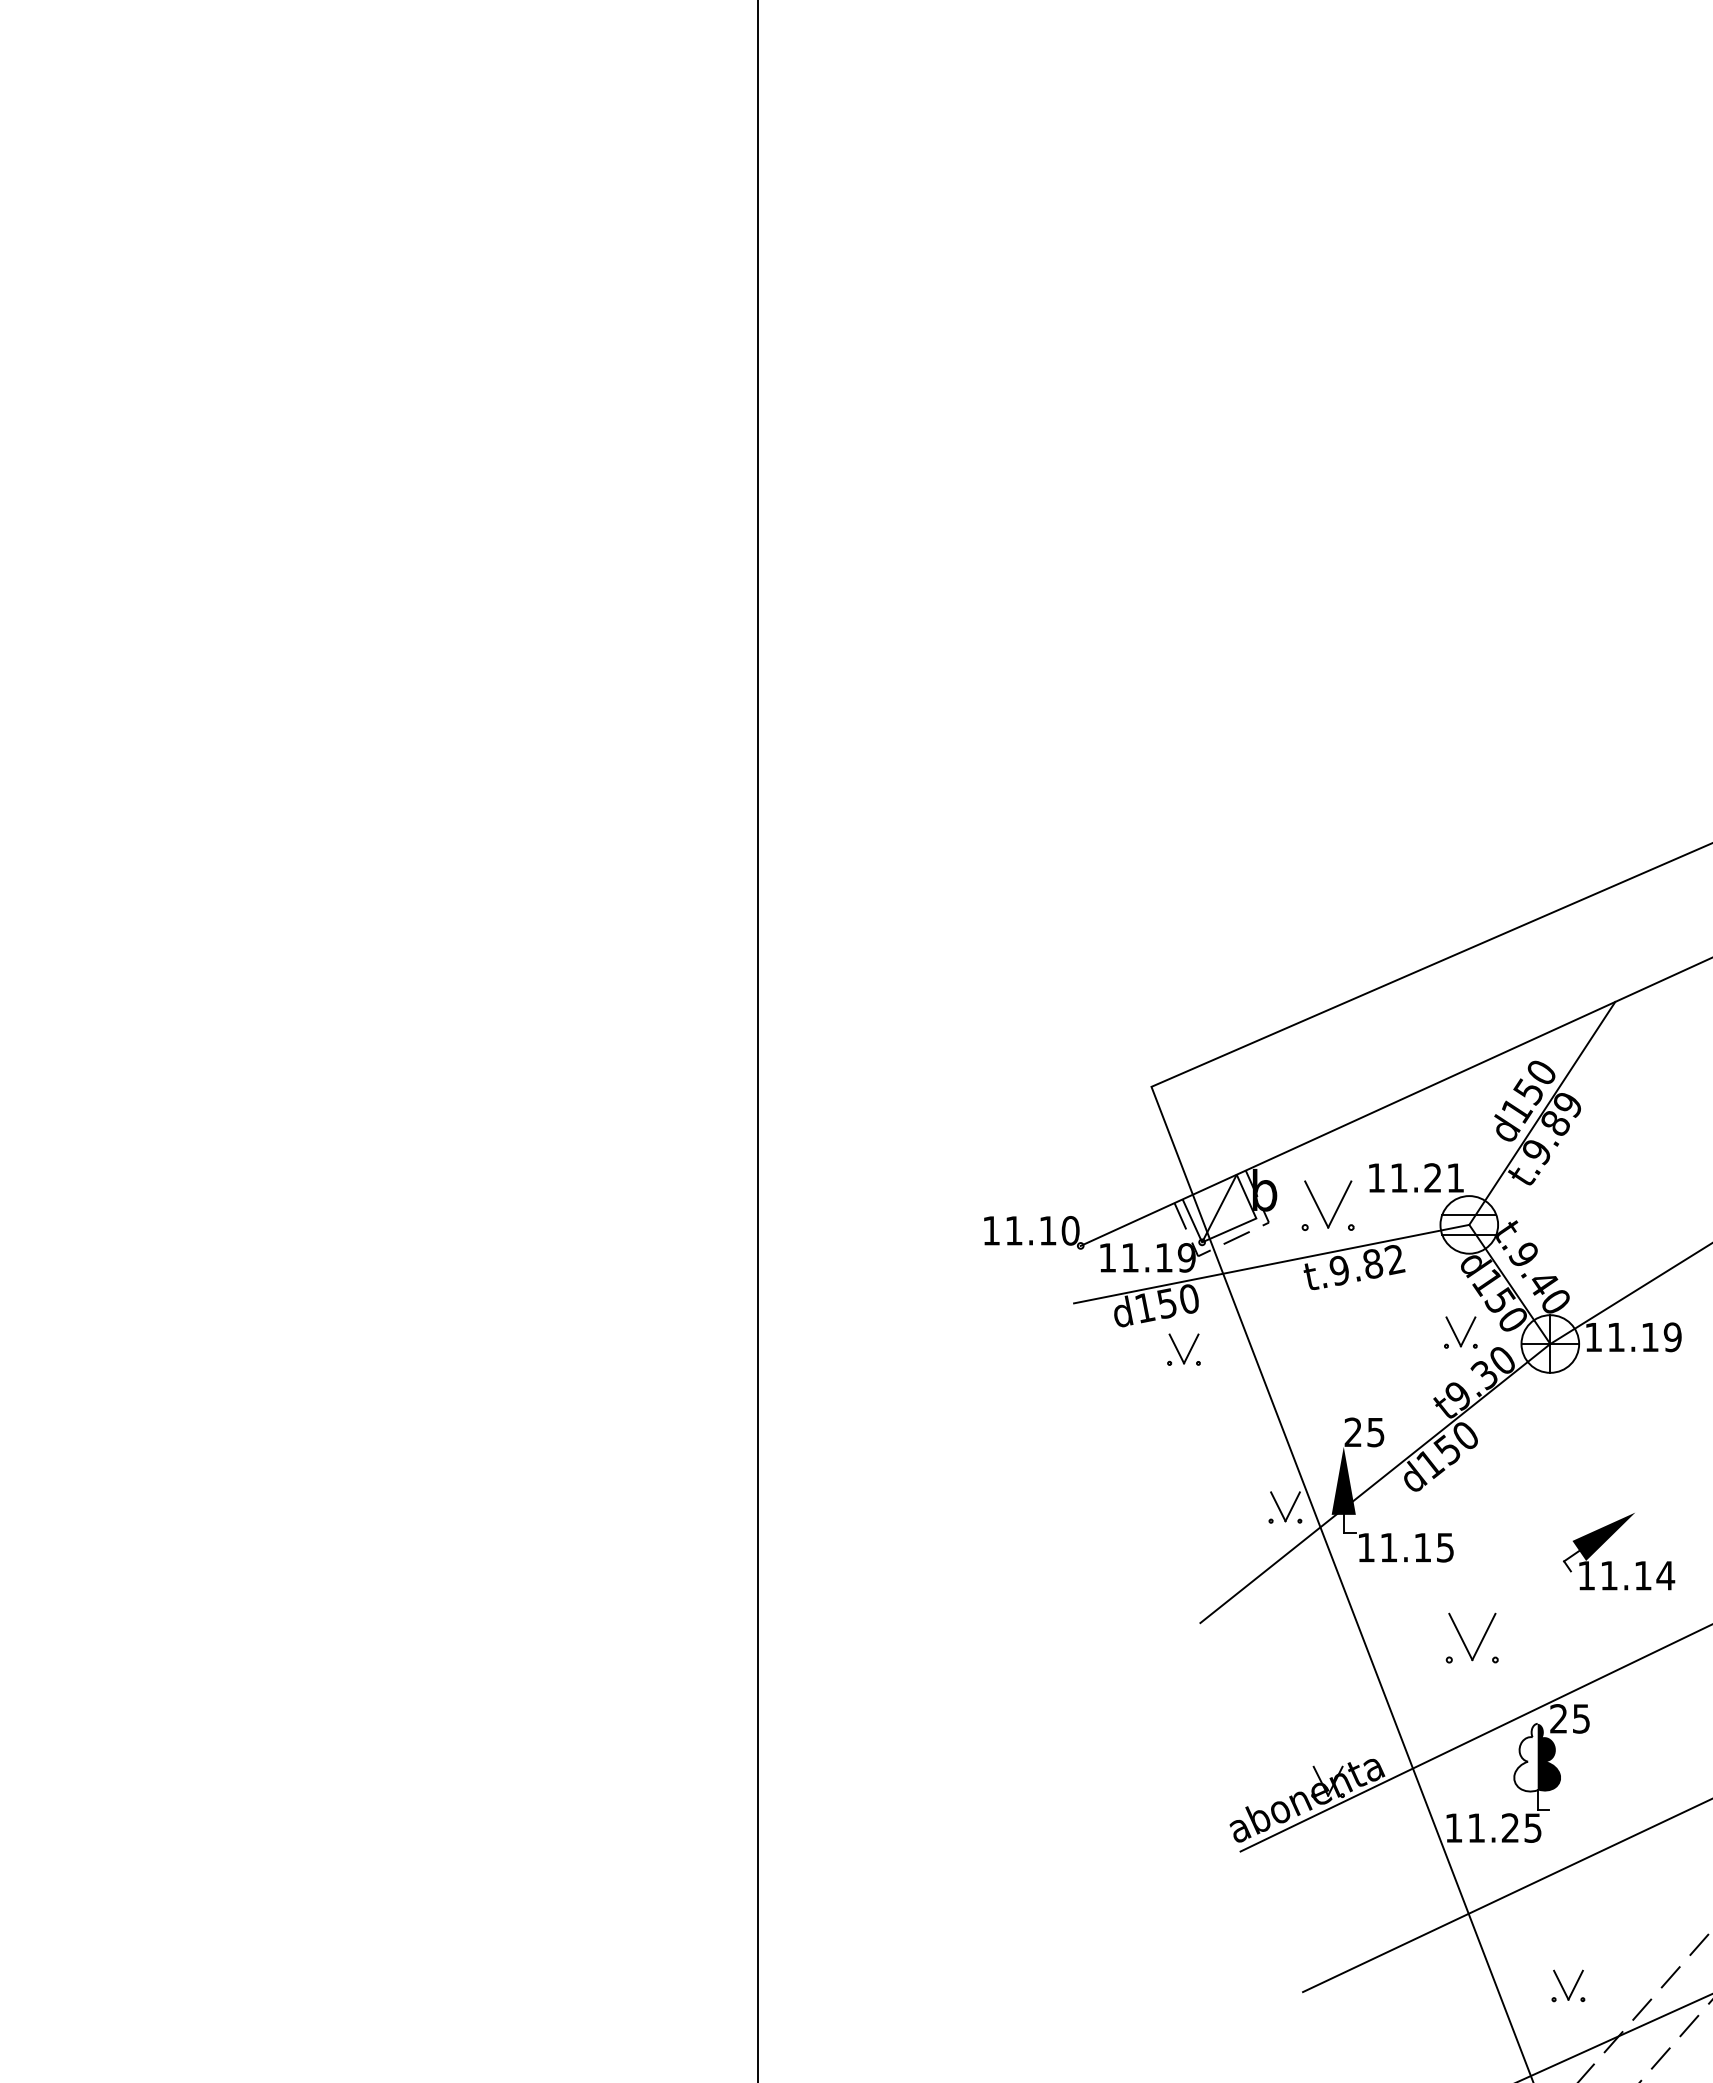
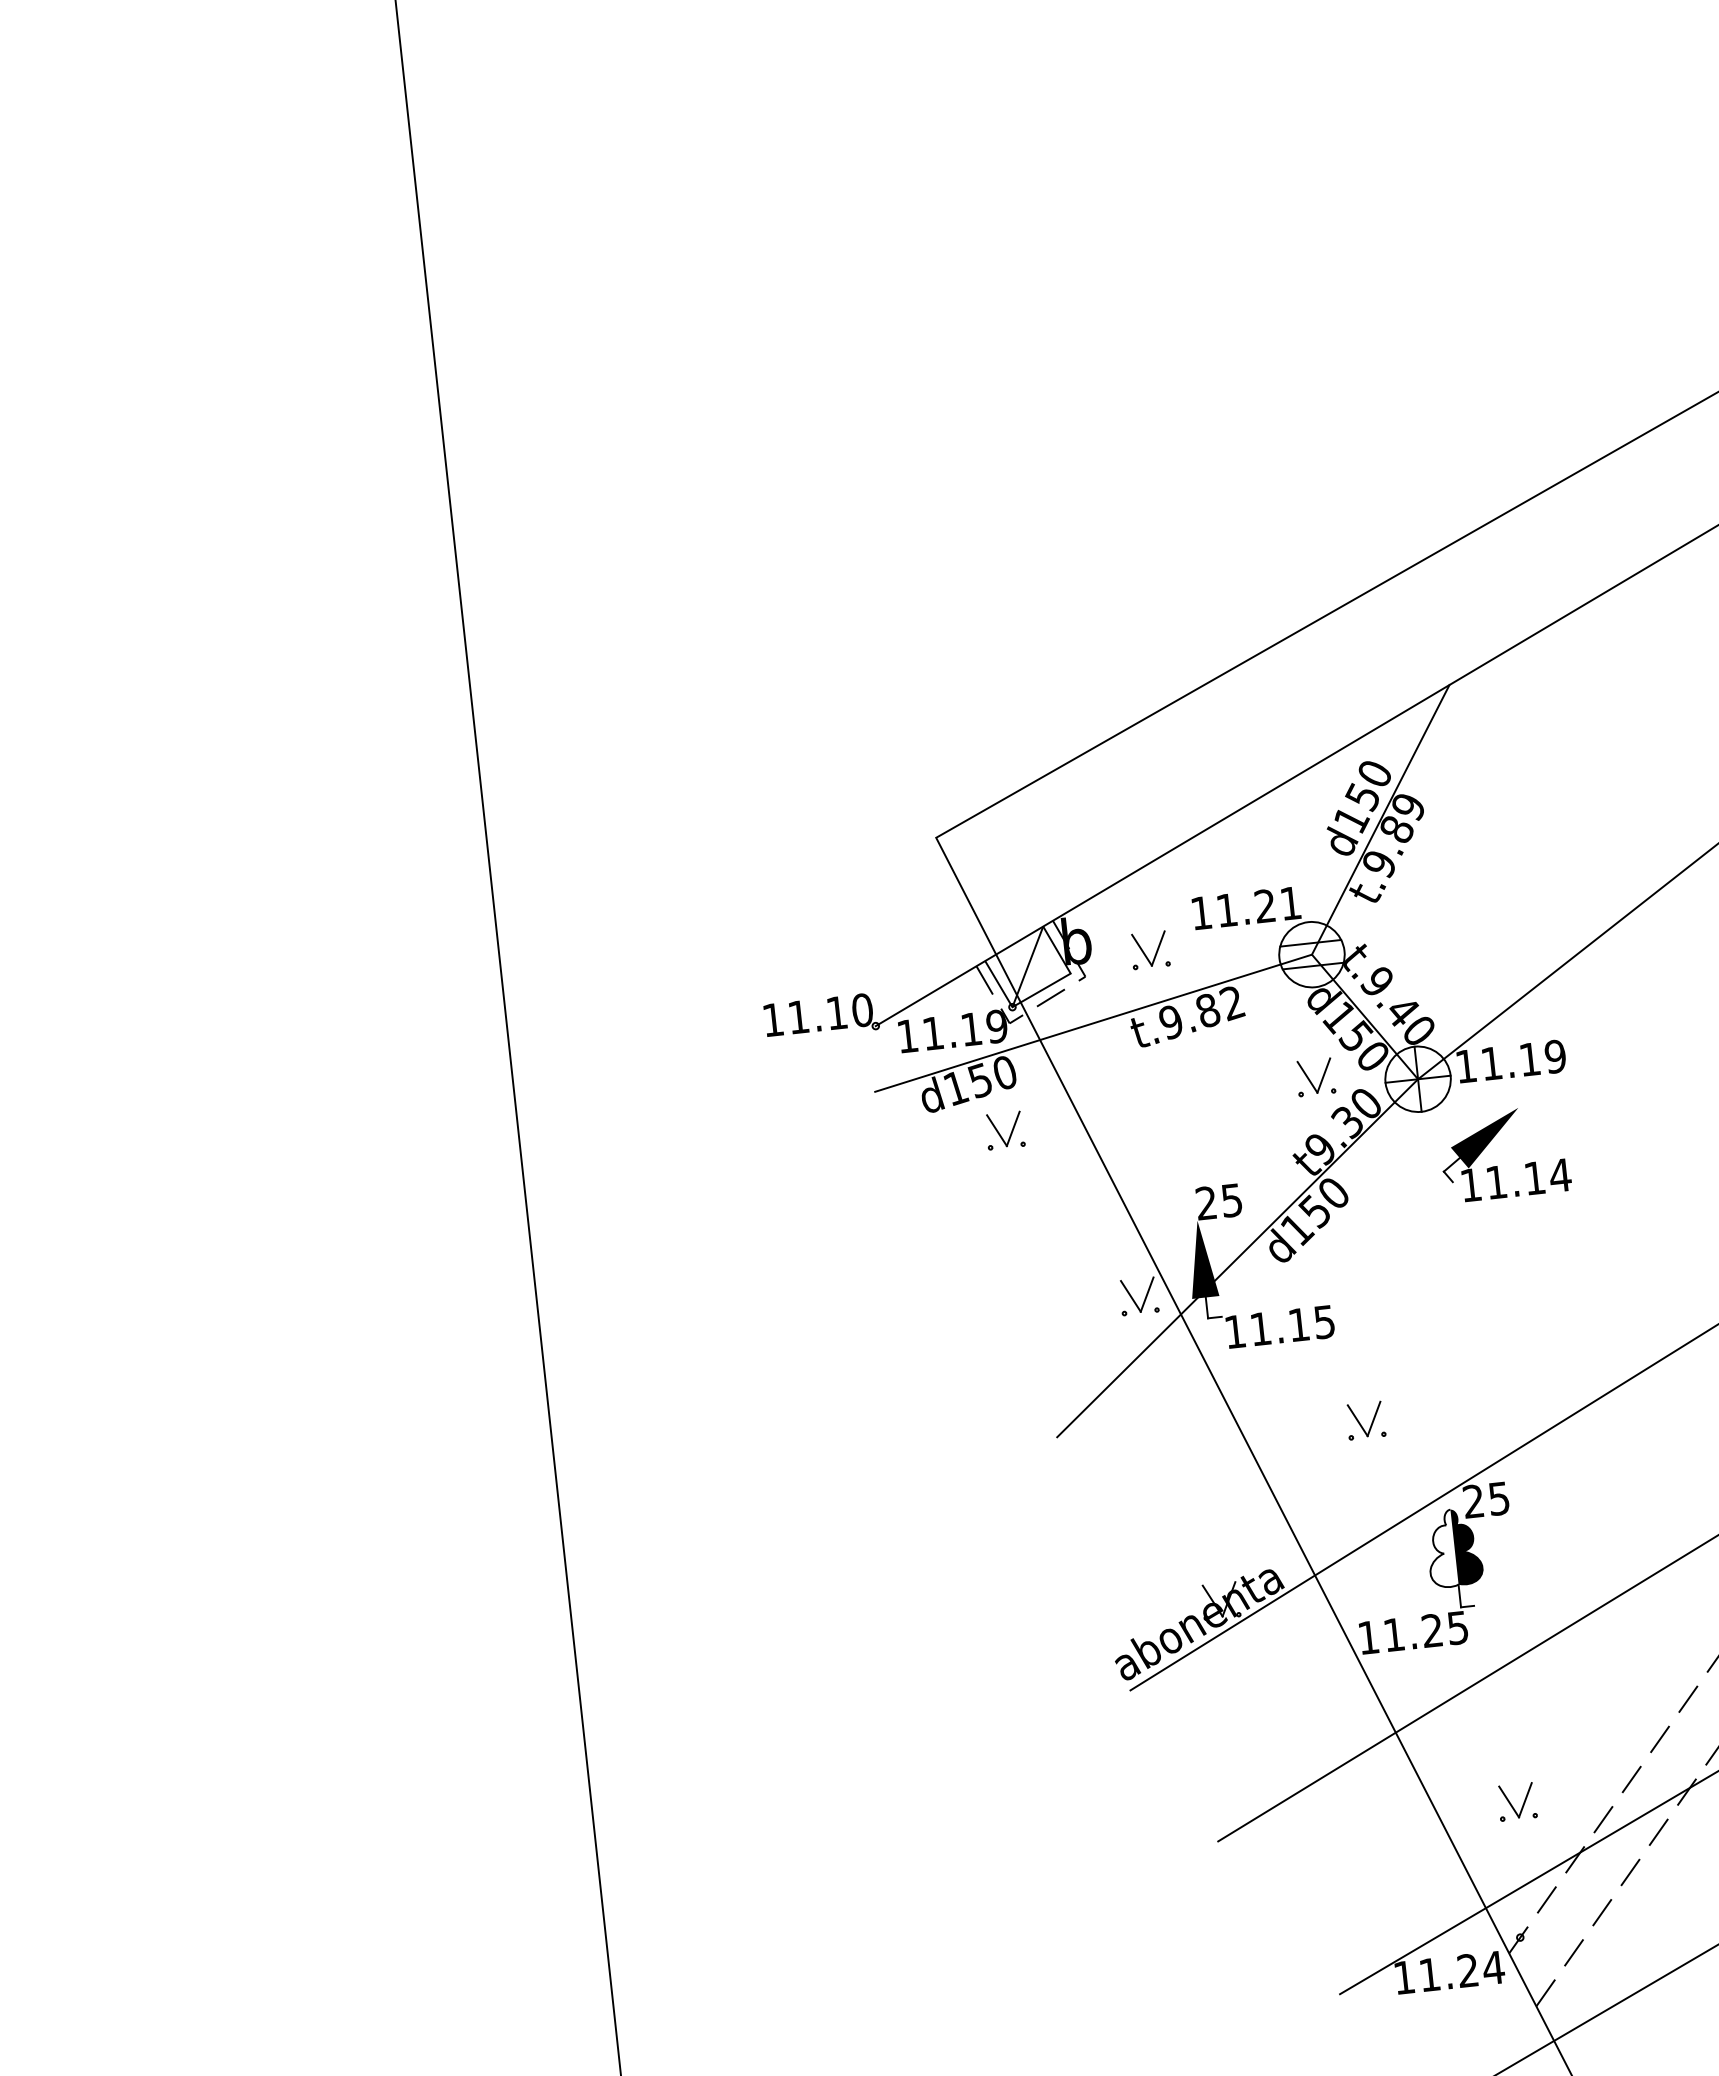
part: (1327, 1205) -> (1149, 950), size x0.62
part: (1611, 1561) -> (1497, 1166), moved
part: (1471, 1637) -> (1365, 1420), size x0.62

